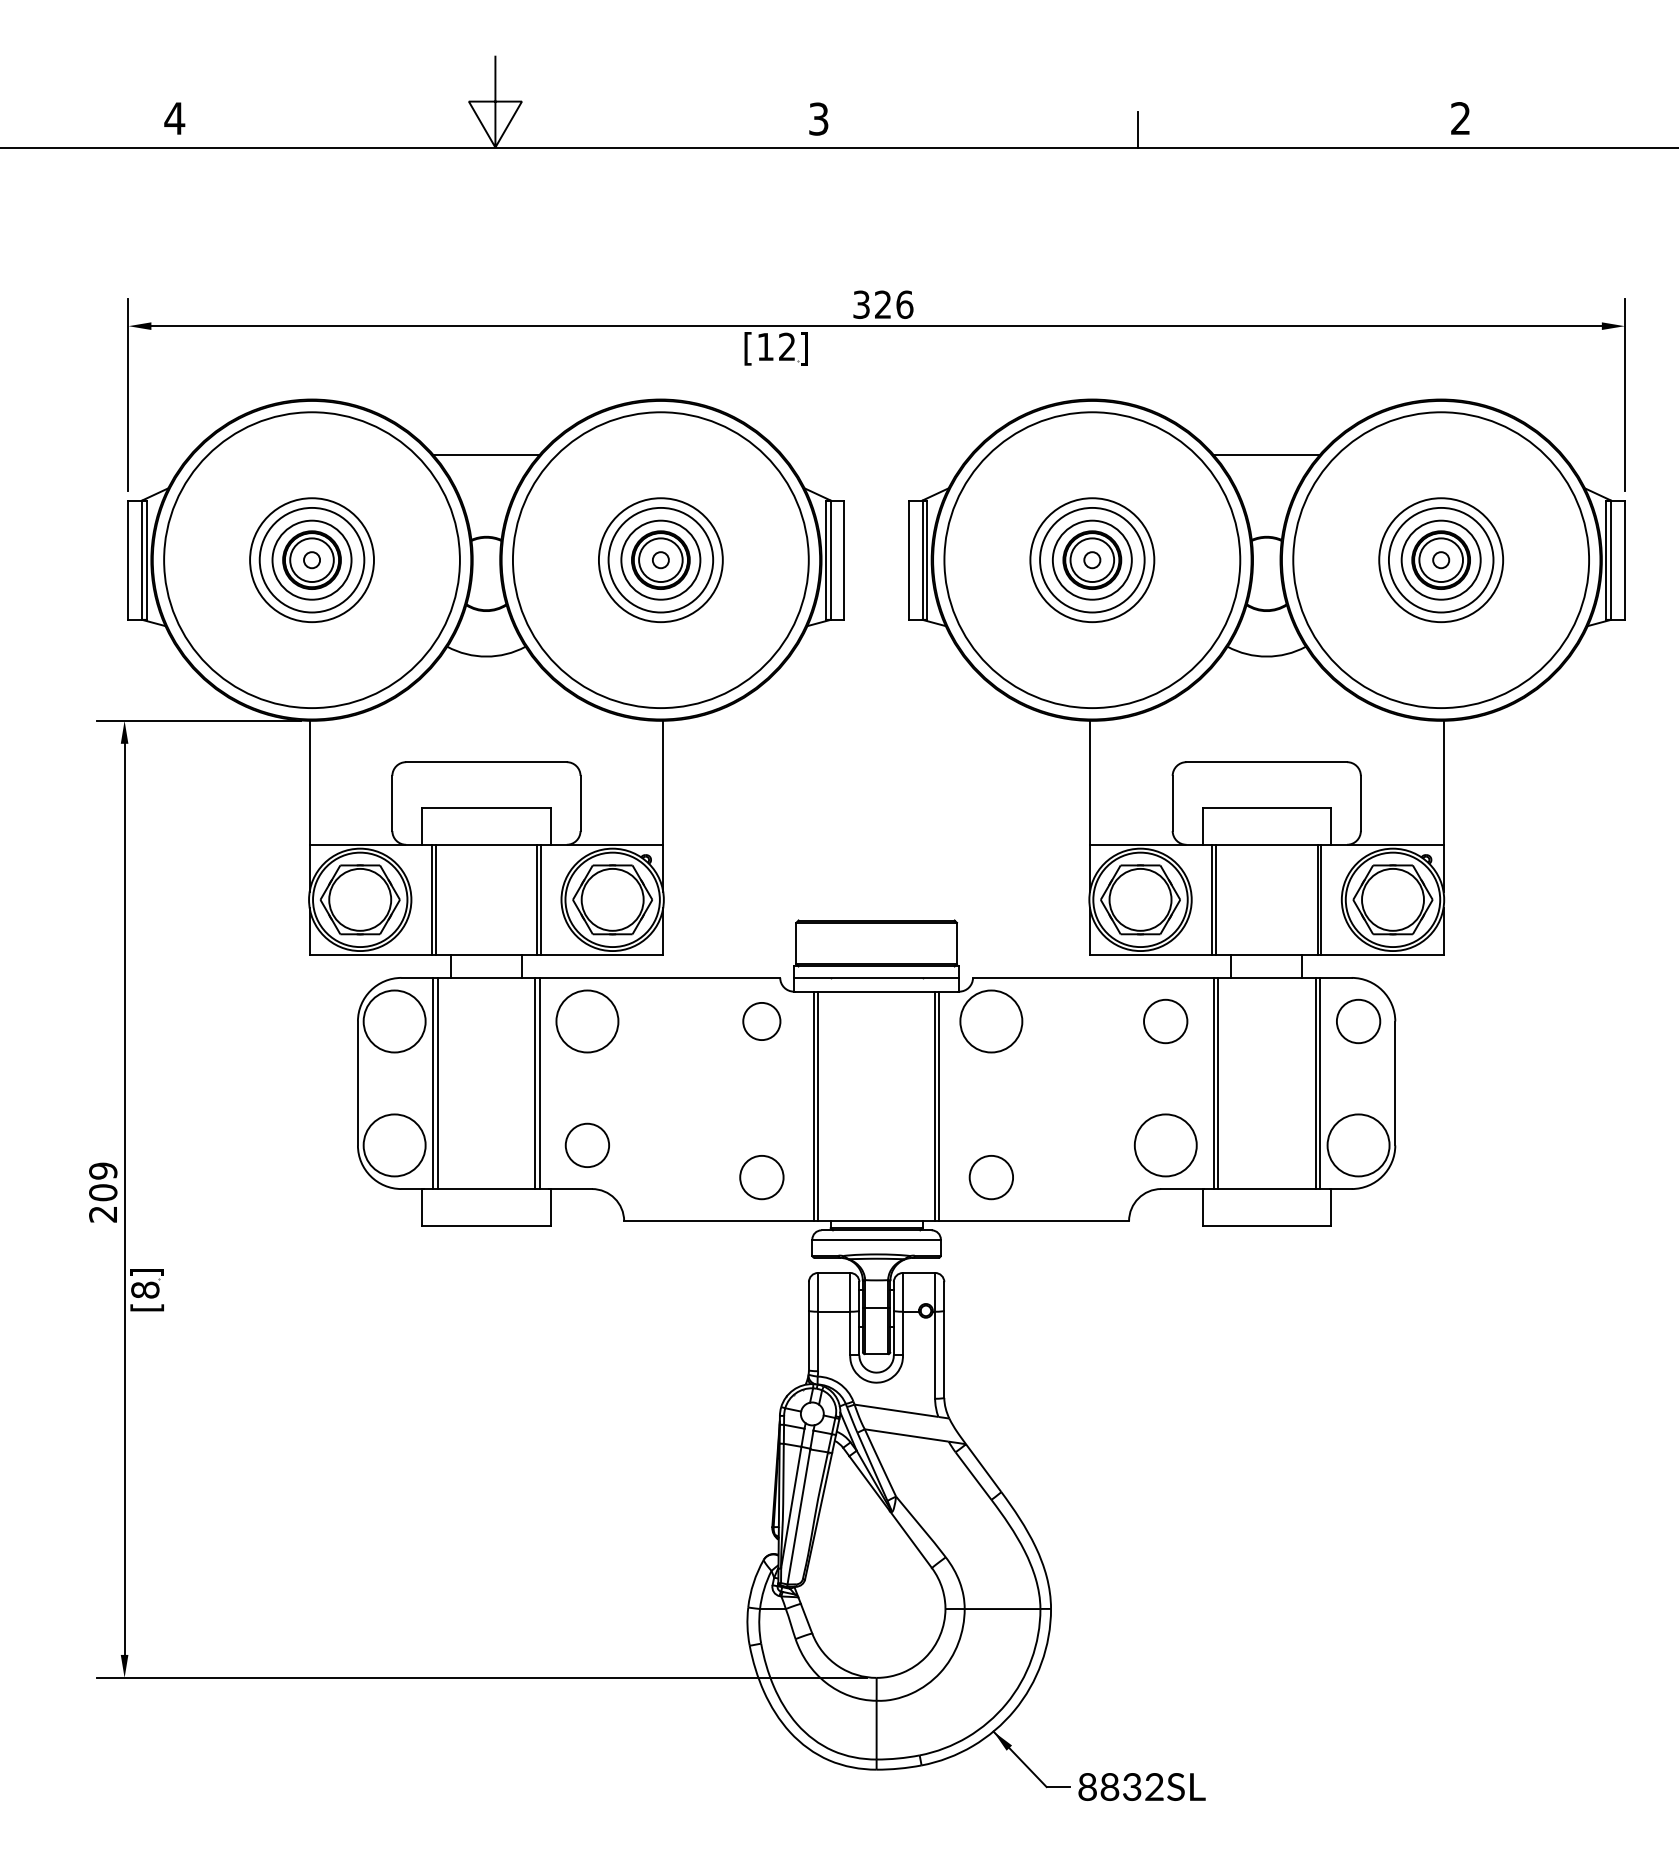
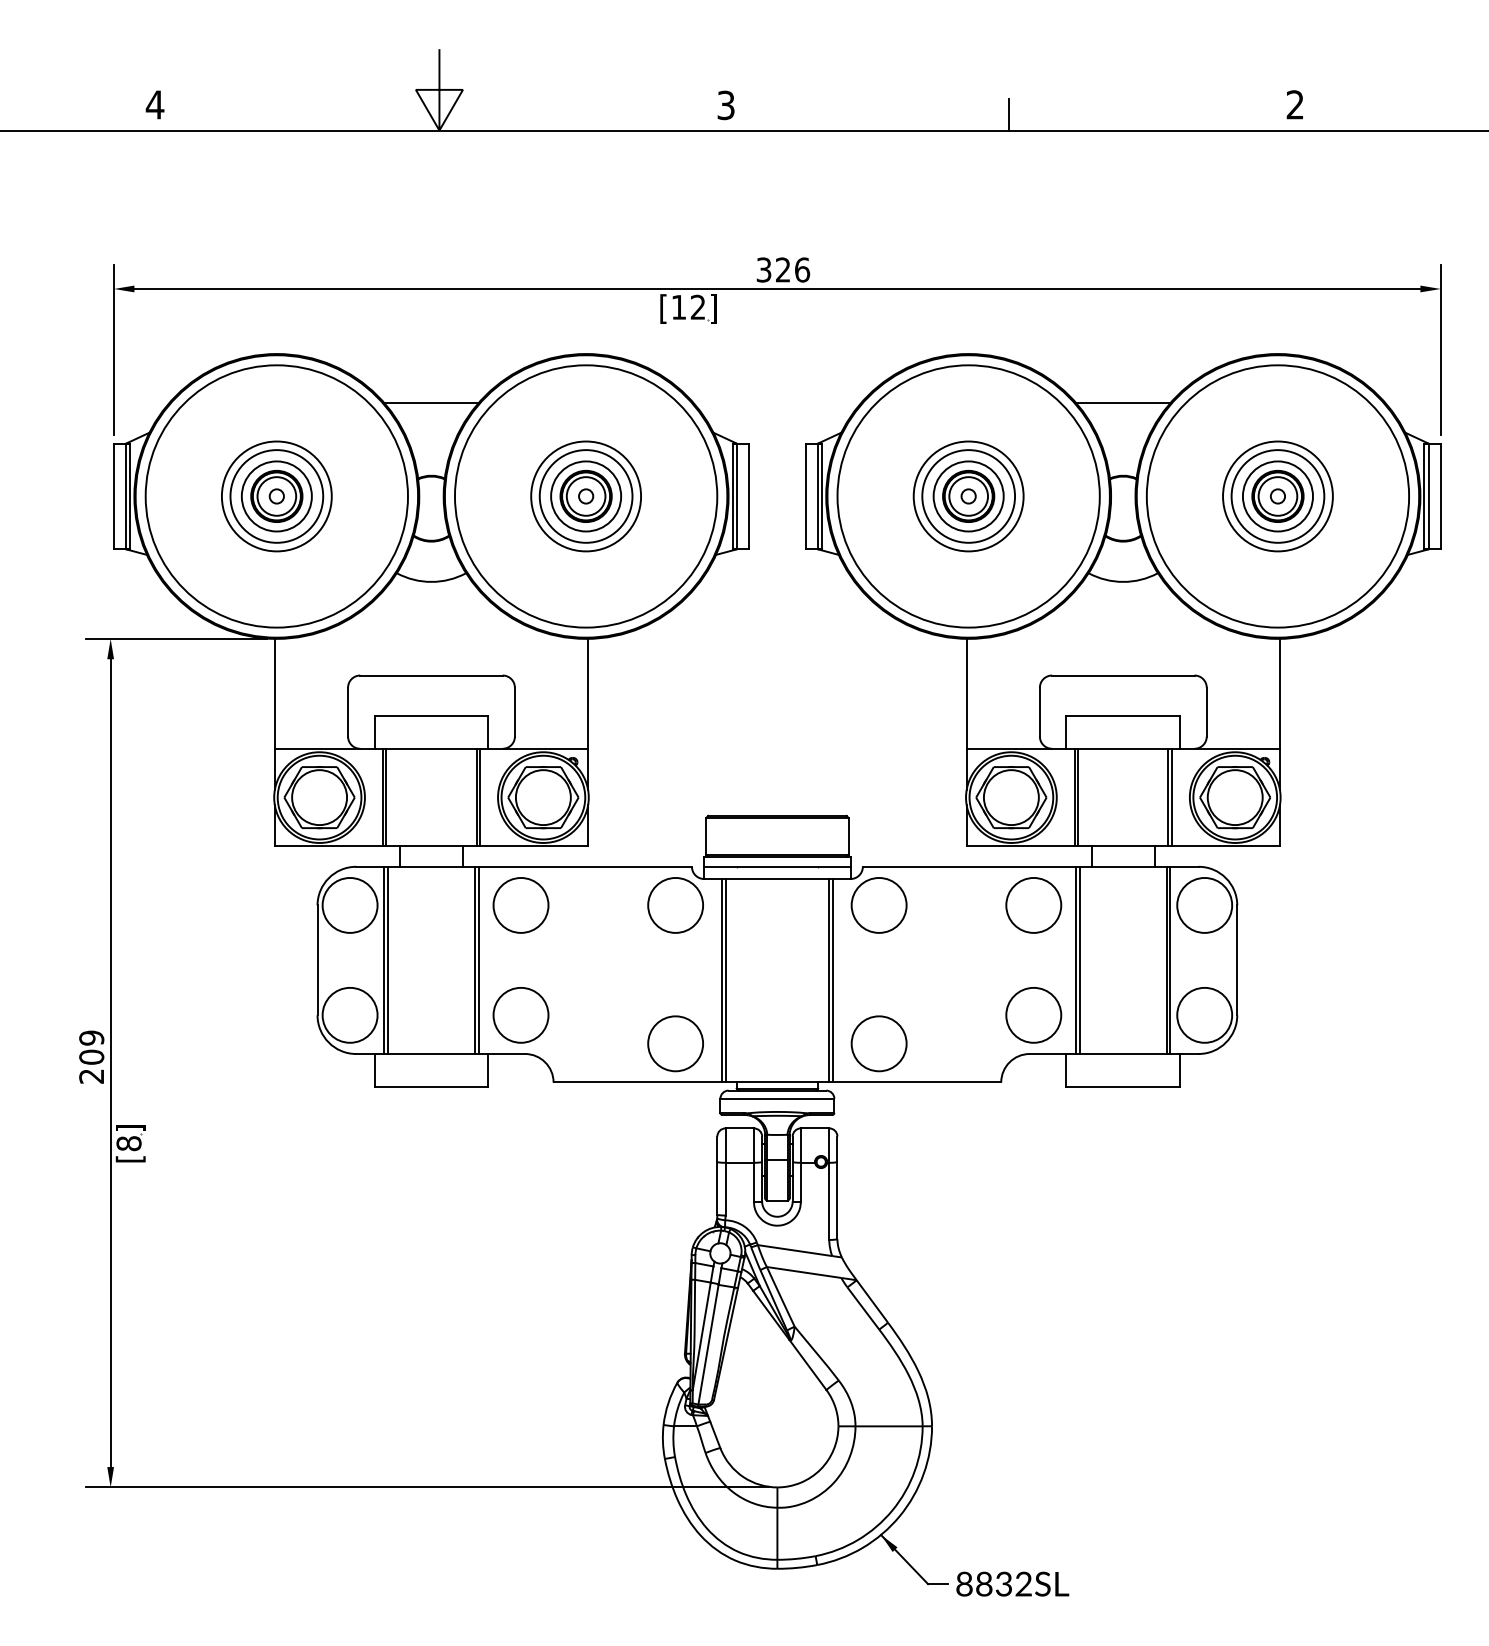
circle: (761, 1021) -> (675, 905), size x1.67
circle: (1165, 1021) -> (1033, 905), size x1.43
circle: (1358, 1021) -> (1204, 905), size x1.43
circle: (587, 1145) -> (521, 1015), size x1.43
circle: (761, 1177) -> (675, 1043), size x1.43
circle: (991, 1177) -> (879, 1043), size x1.43

